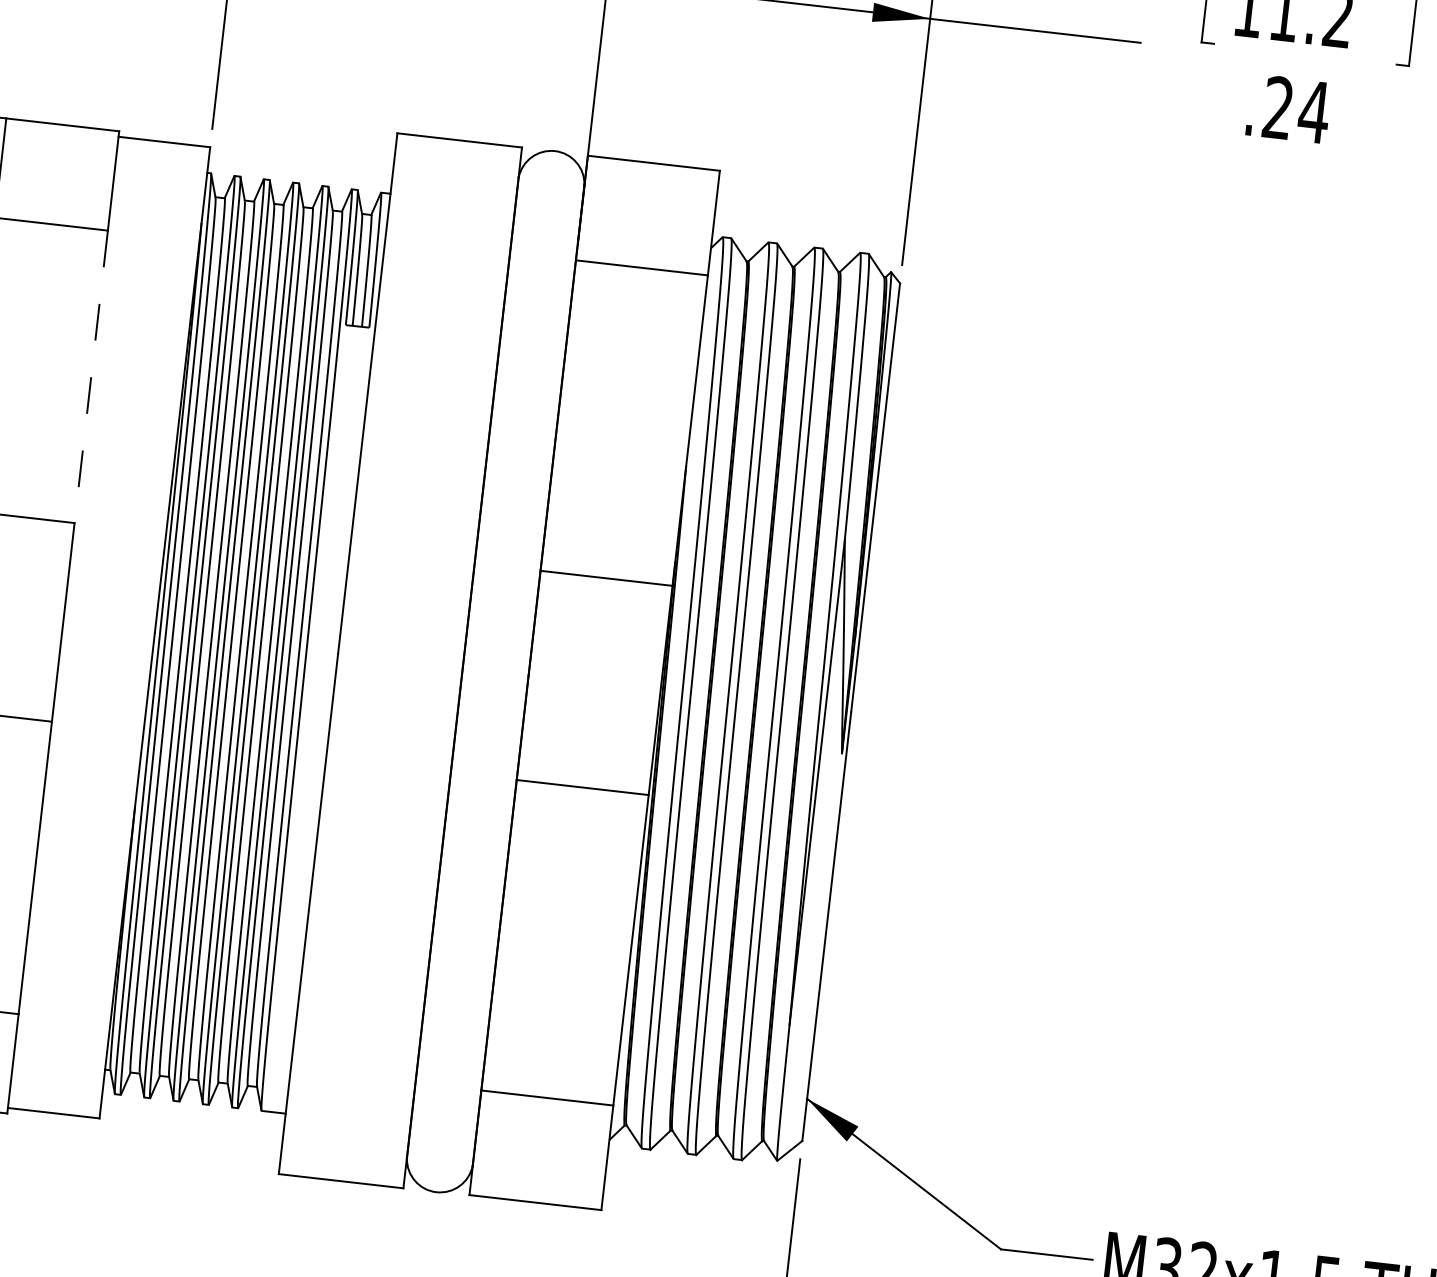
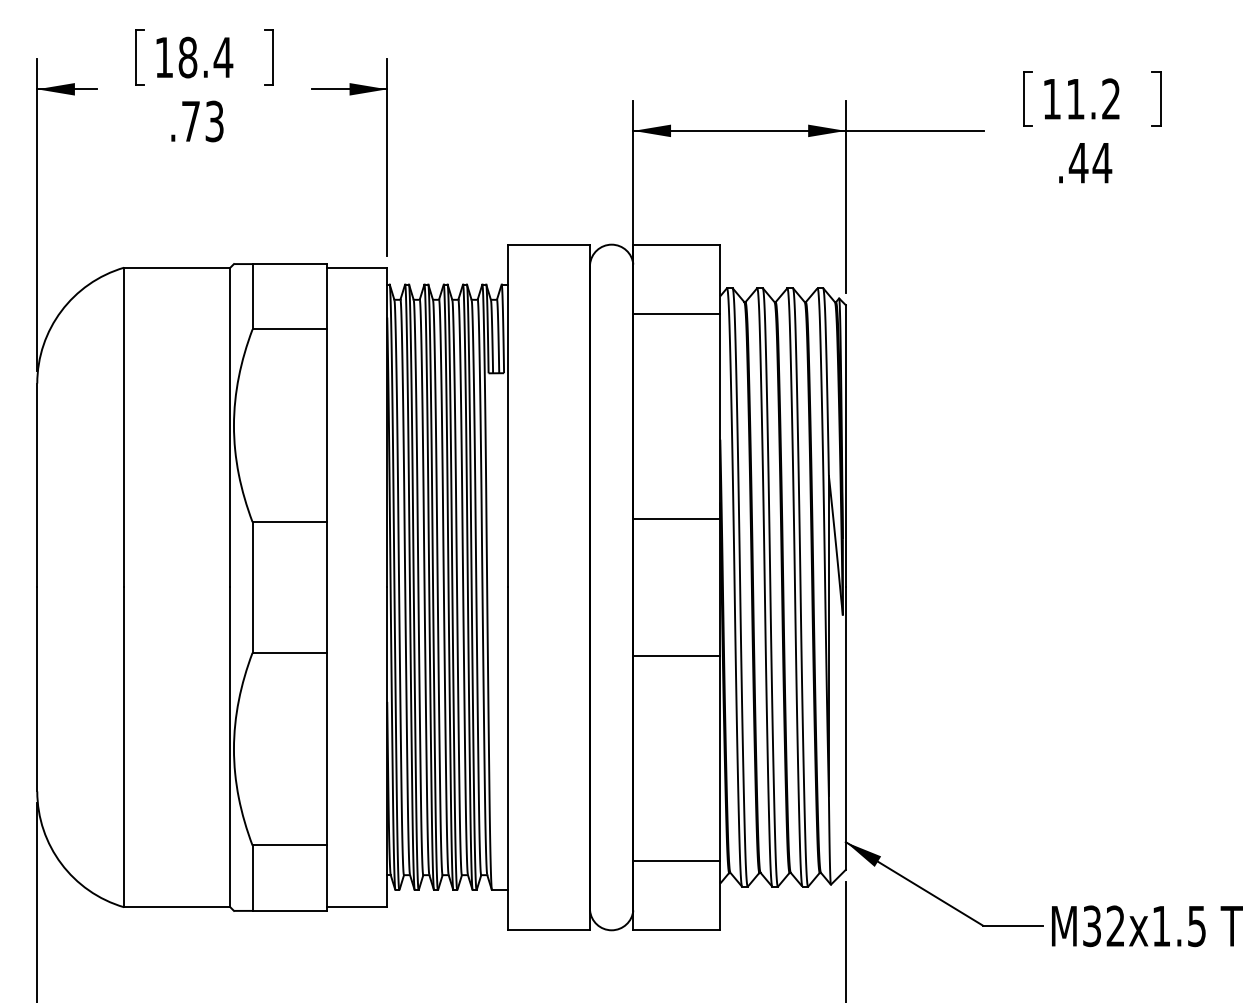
text: (1278, 107) -> (1078, 162), .24 -> .44
line: (90, 377) -> (326, 426), dashed -> solid

